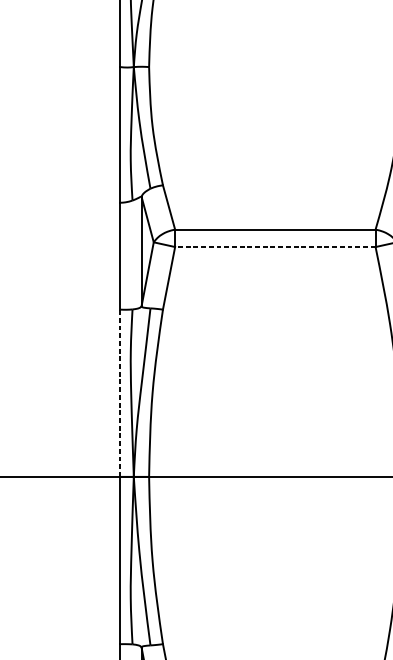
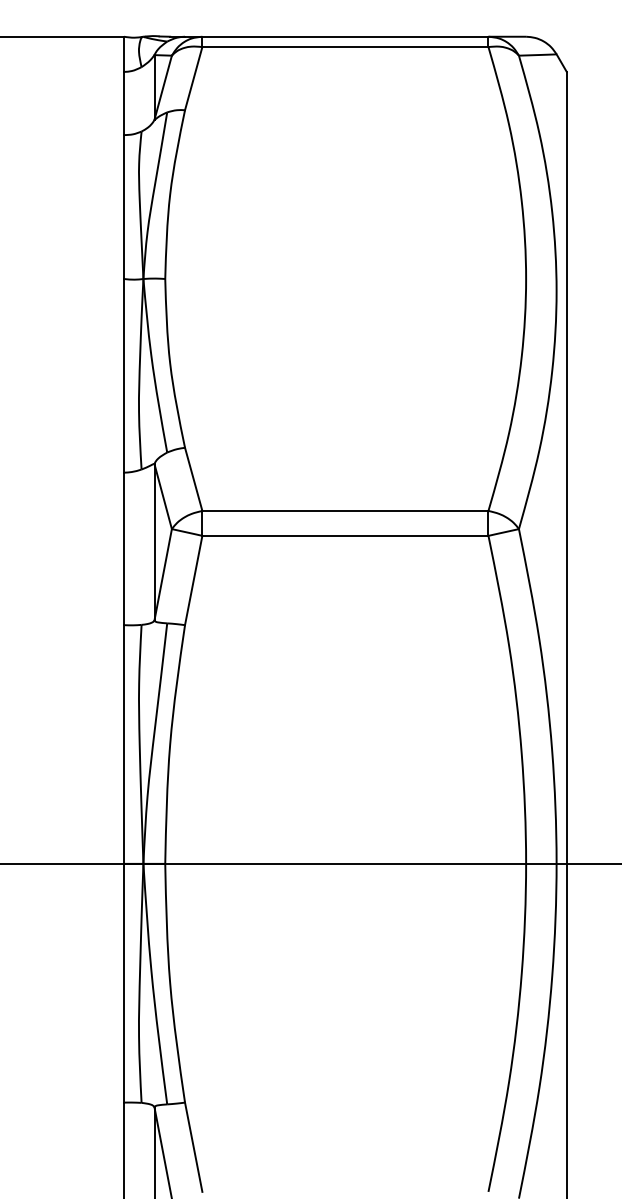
line: (274, 246) -> (344, 535), dashed -> solid
line: (120, 393) -> (124, 744), dashed -> solid

